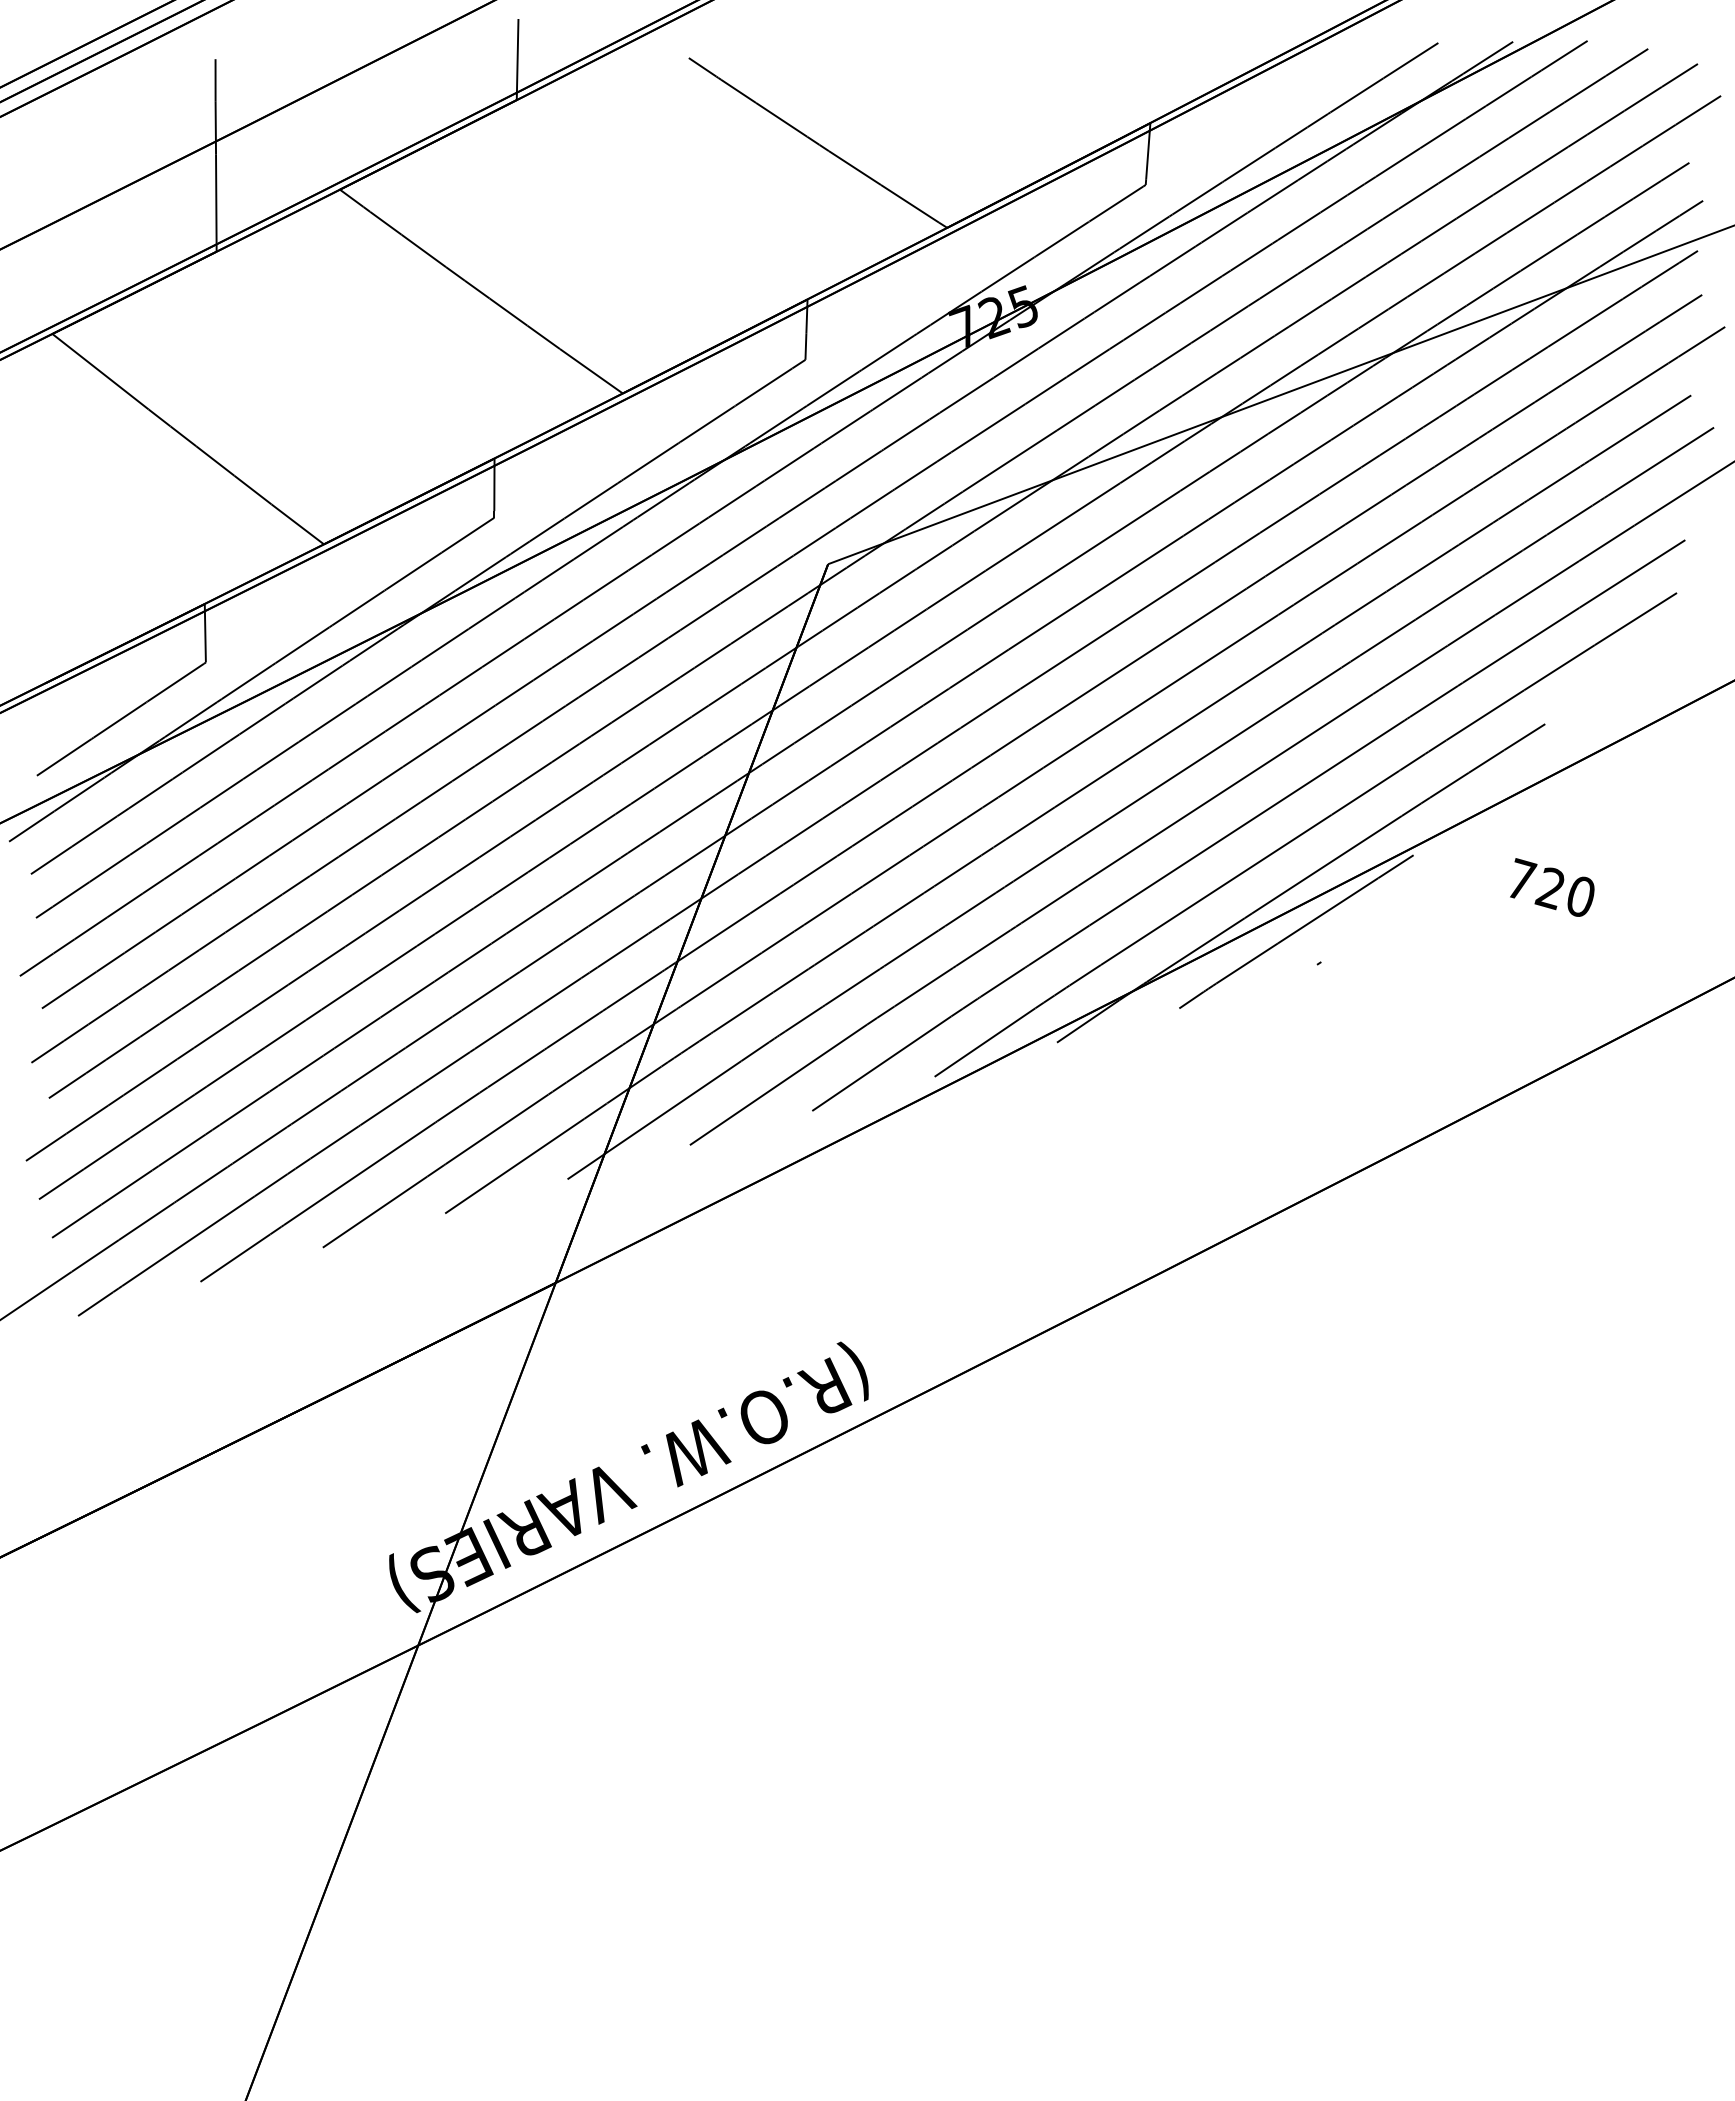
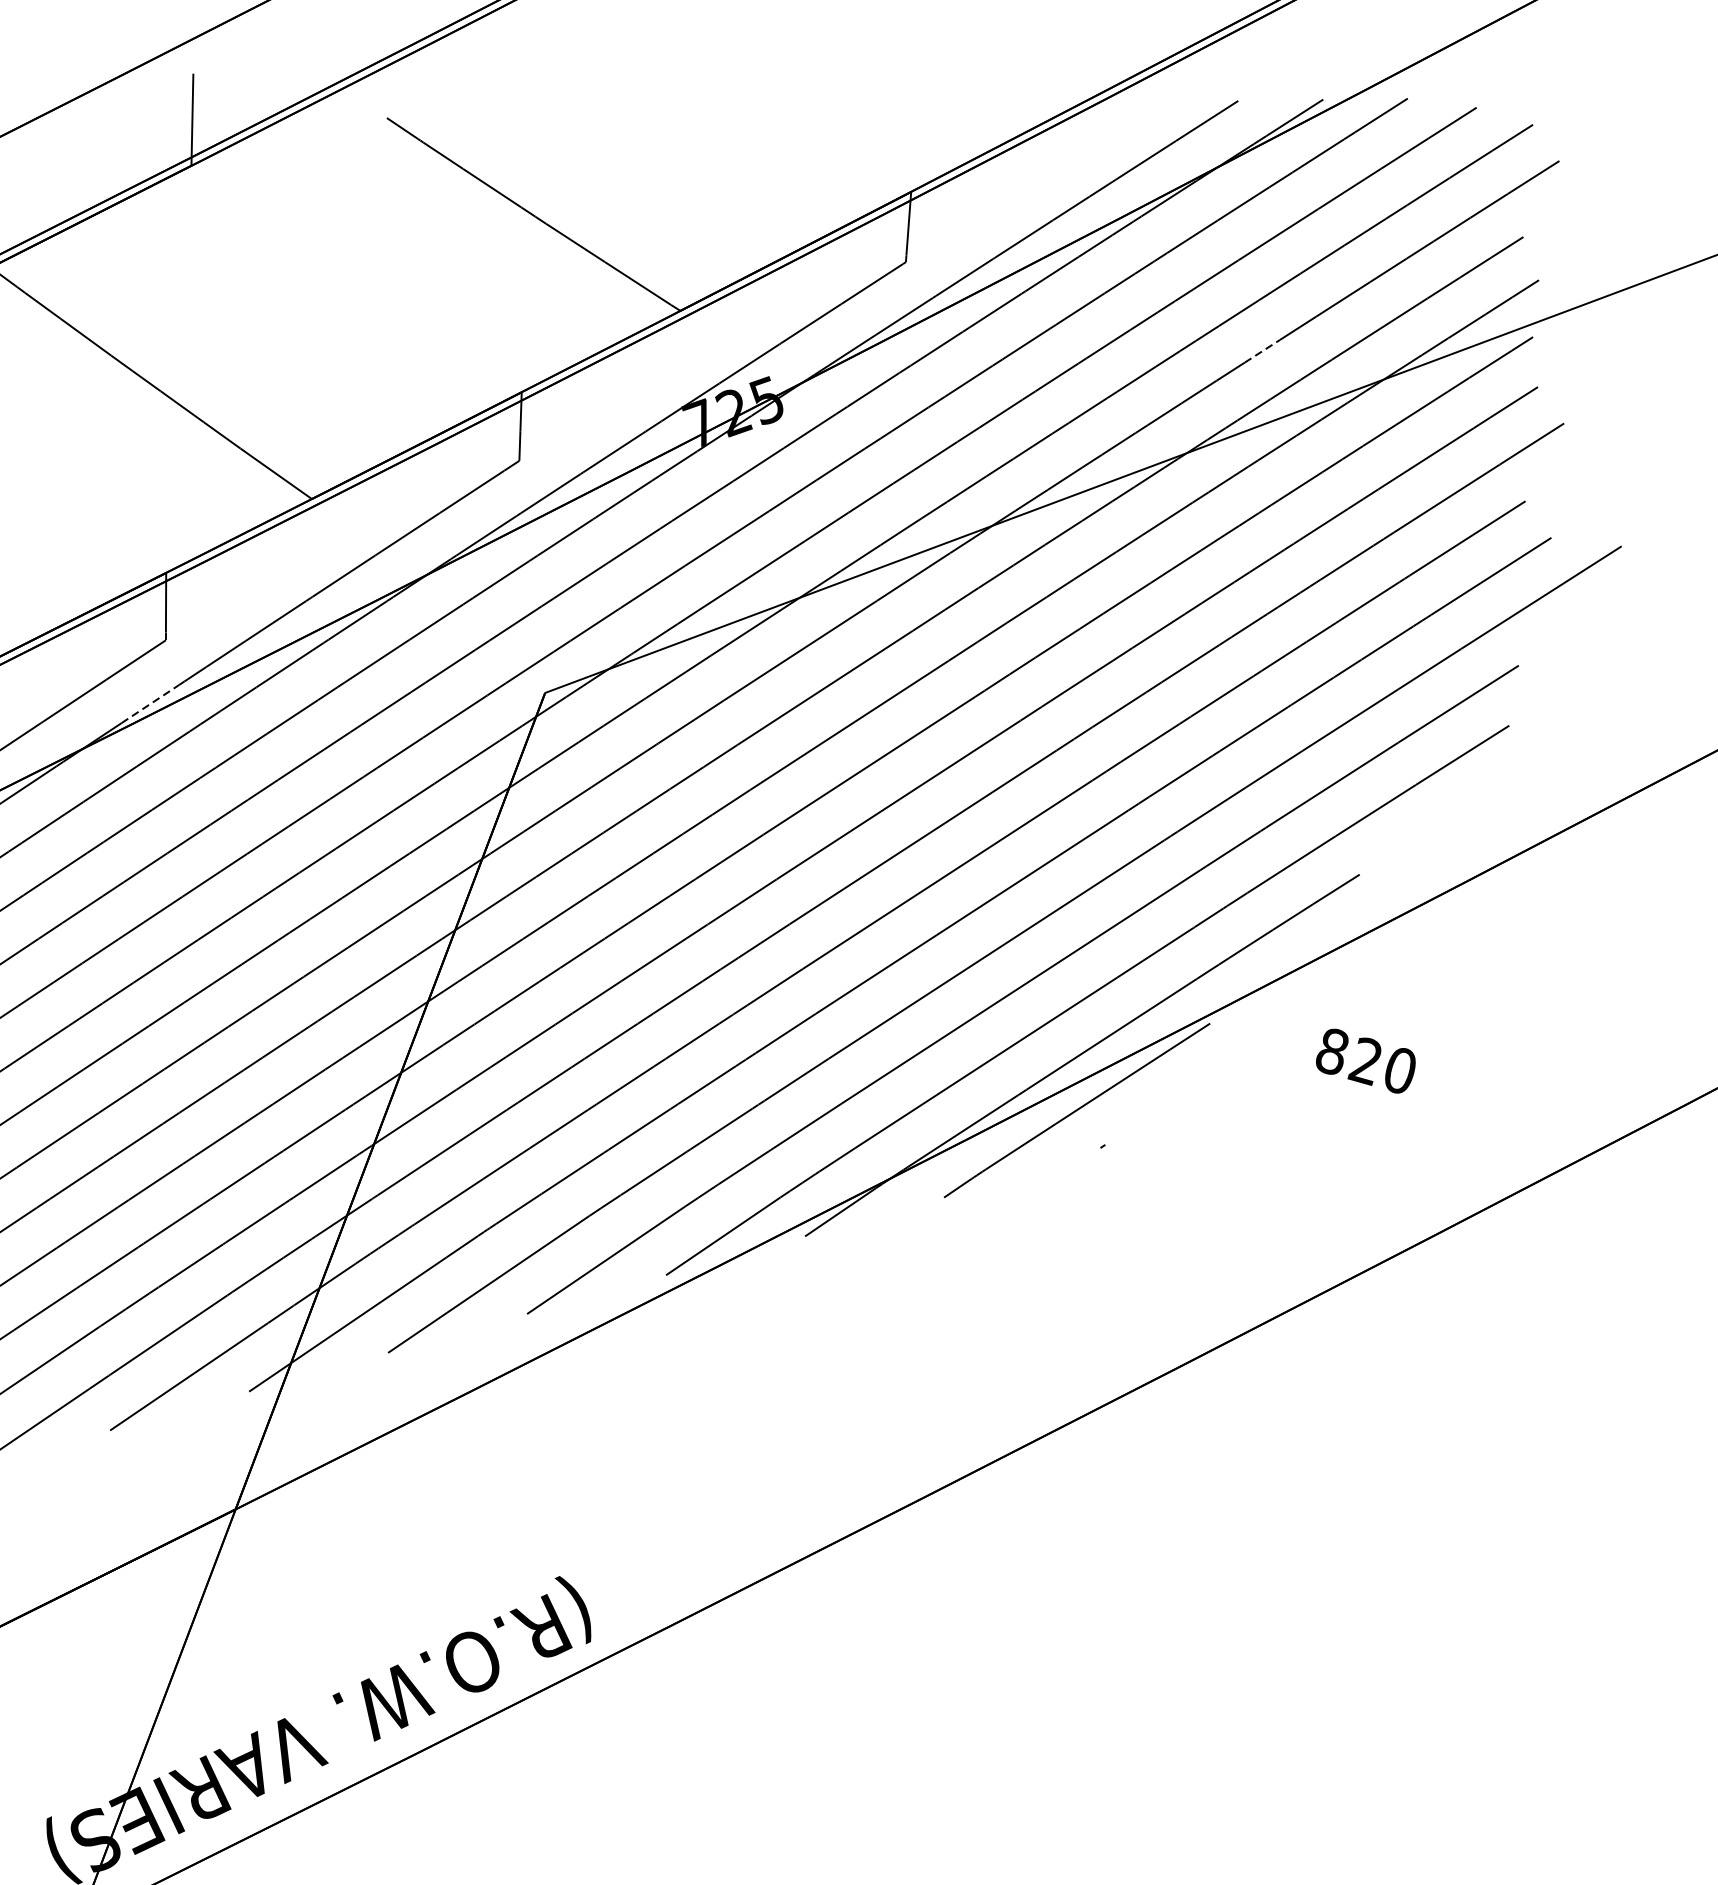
line: (1459, 263) -> (1262, 351), solid -> dashed
line: (481, 573) -> (151, 703), solid -> dashed
text: (1521, 879) -> (1332, 1051), 720 -> 820

